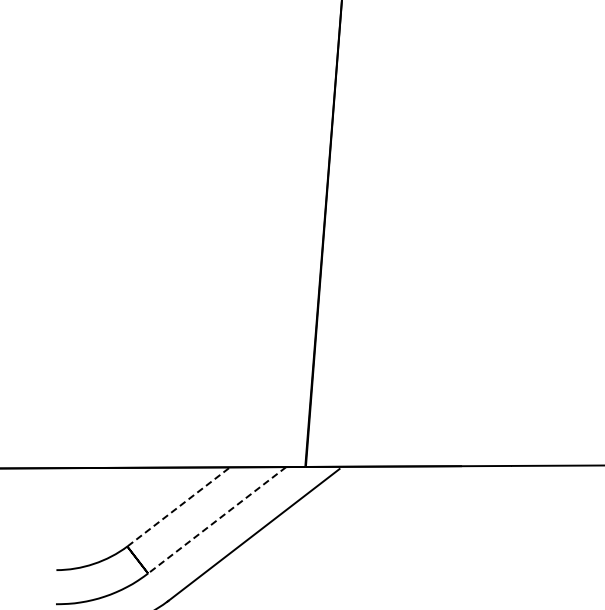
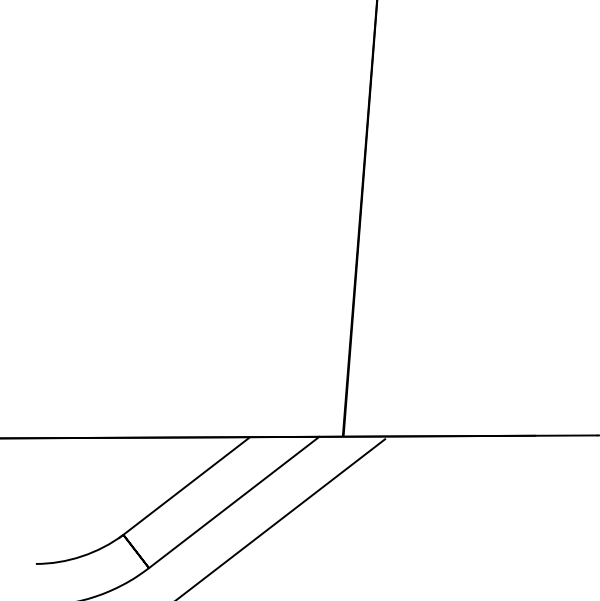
line: (176, 508) -> (184, 487), dashed -> solid
line: (216, 520) -> (233, 502), dashed -> solid

